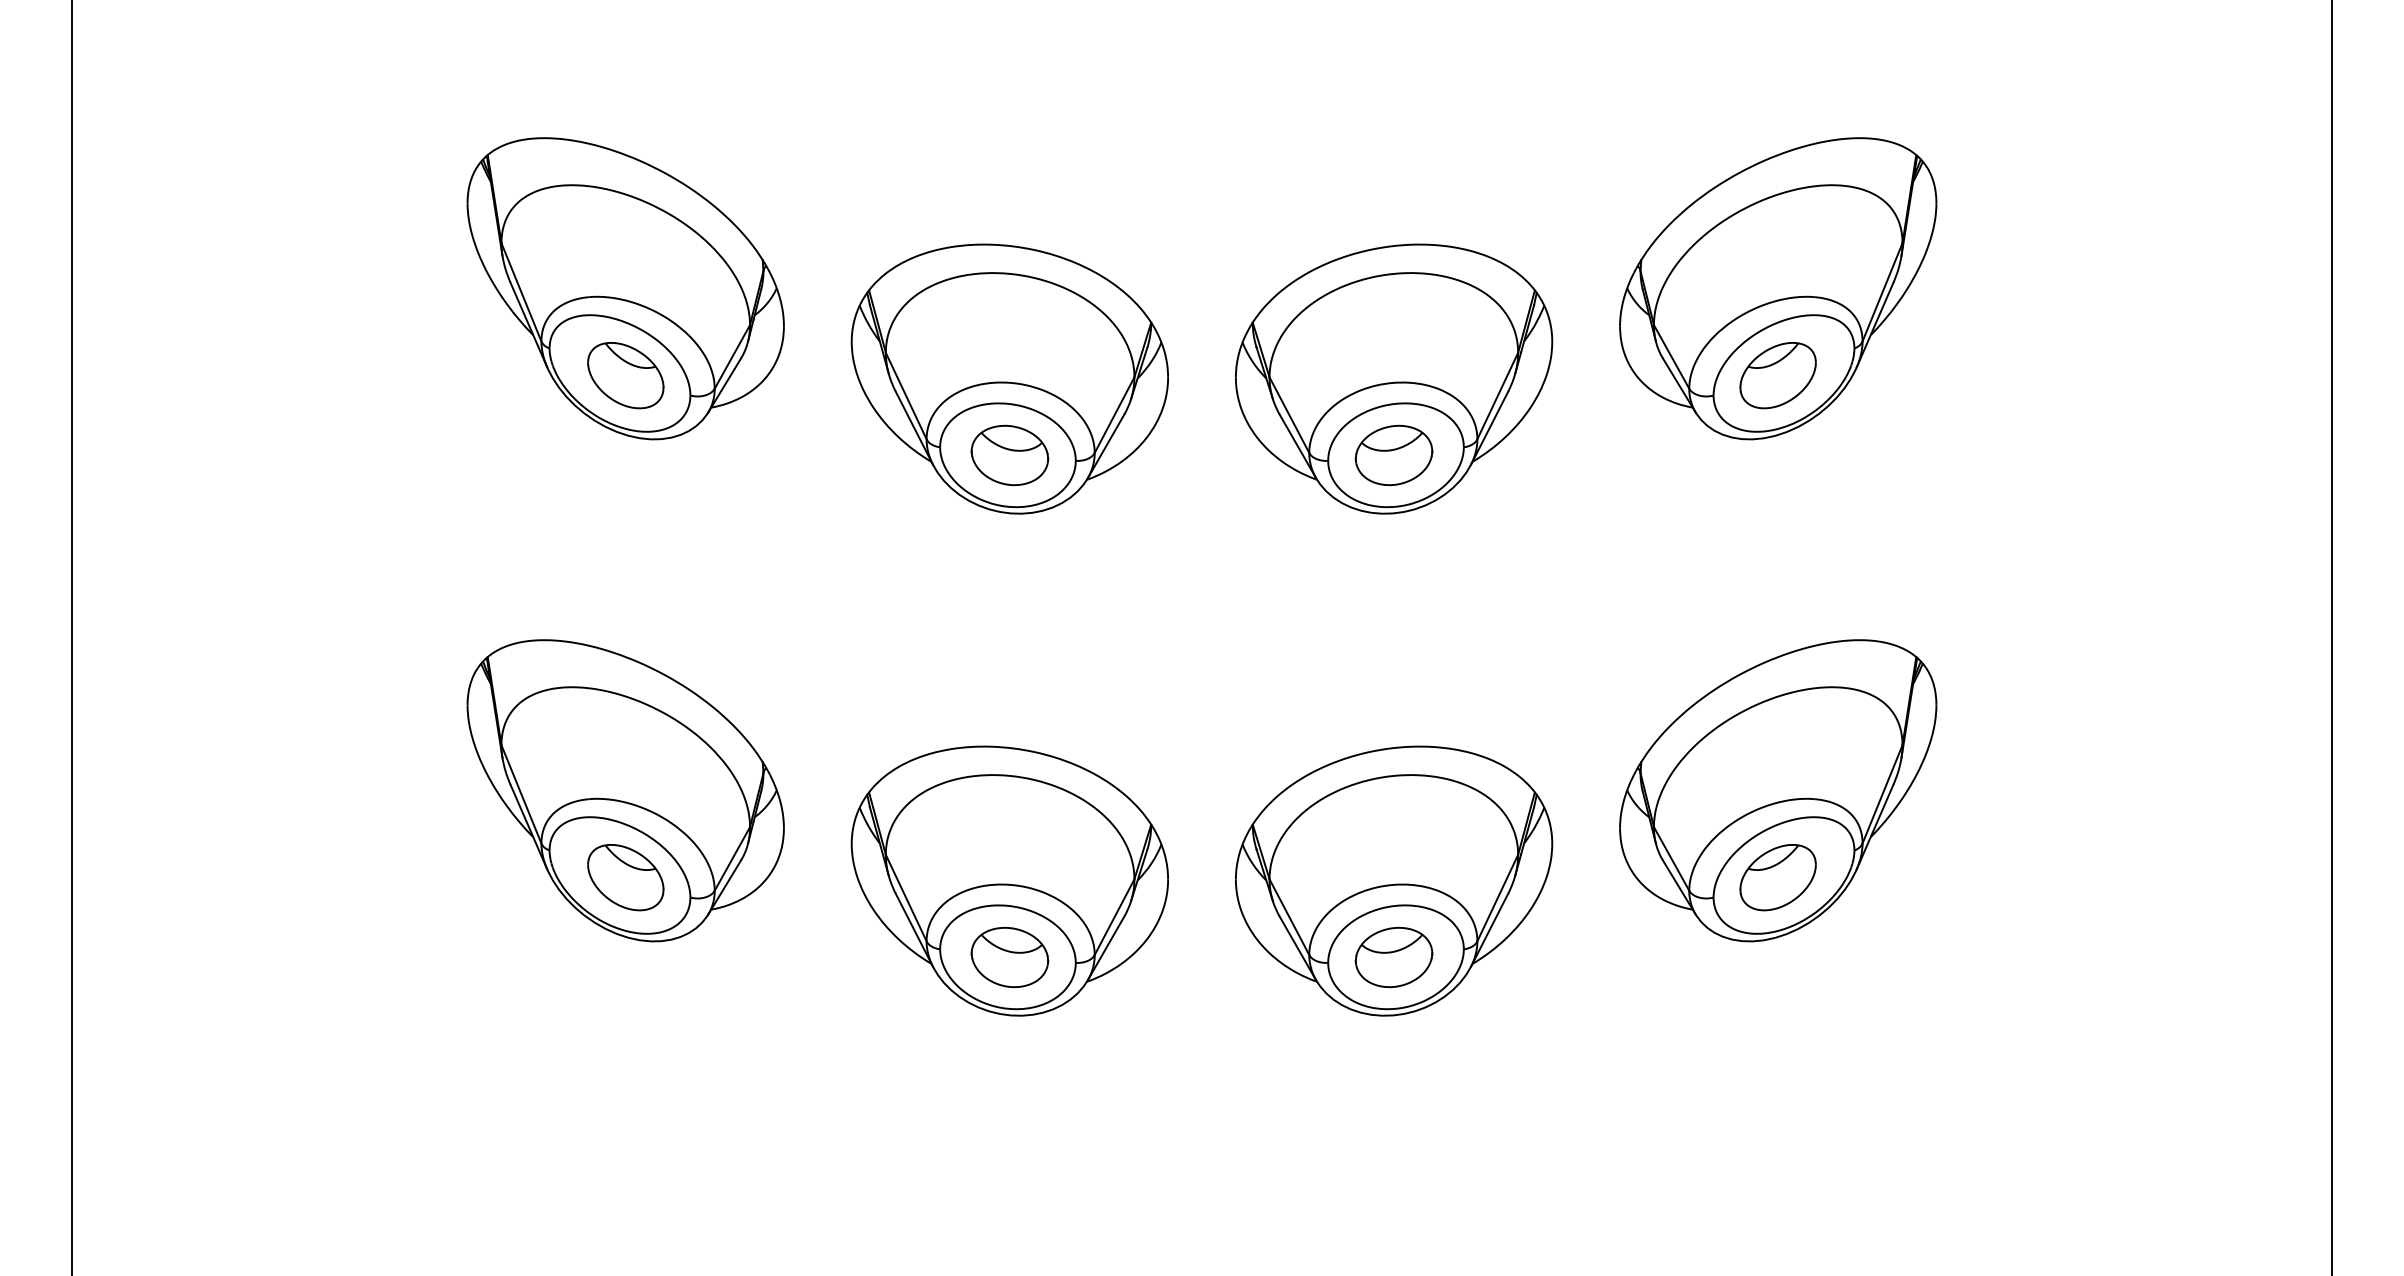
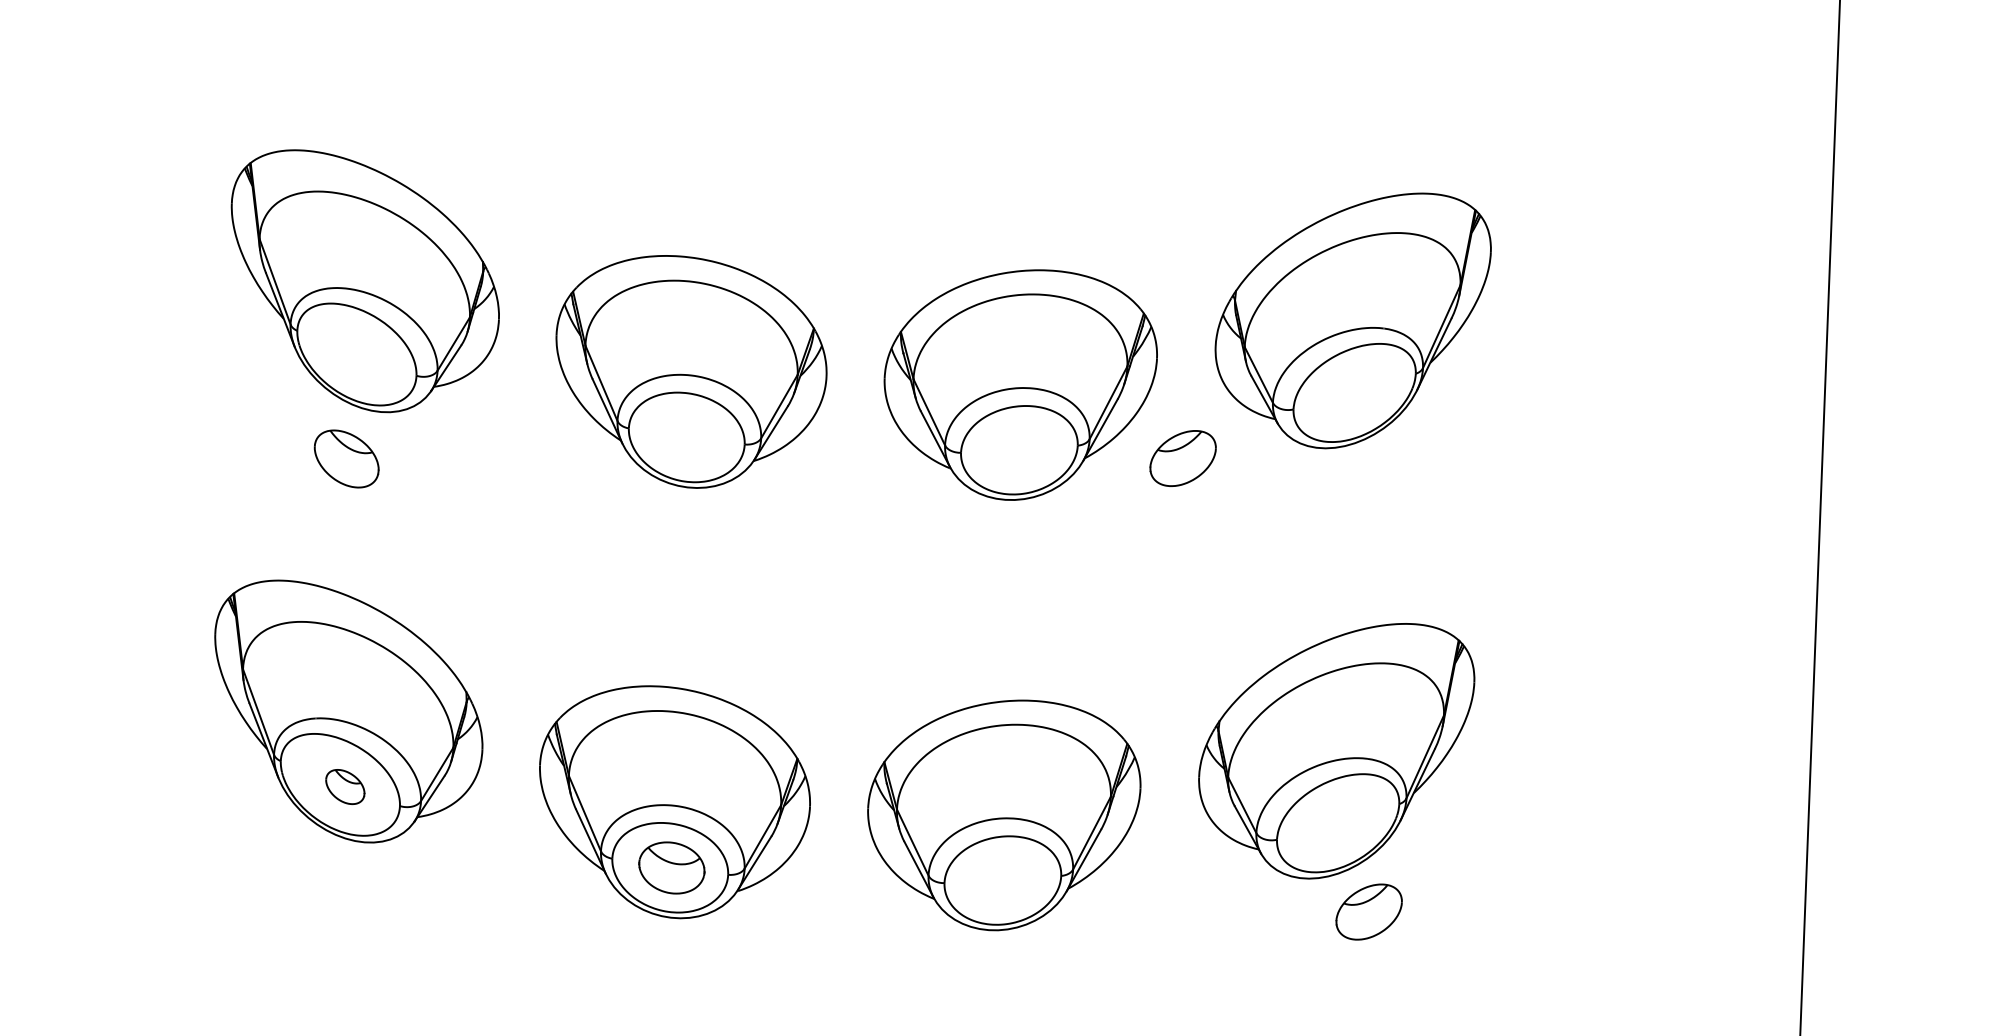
part: (625, 375) -> (346, 458), moved
part: (1777, 375) -> (1182, 458), moved
part: (1009, 455) -> (688, 437), removed
part: (1393, 455) -> (1017, 450), removed
part: (625, 877) -> (345, 786), size x0.6
part: (1777, 877) -> (1368, 911), moved
part: (1393, 957) -> (1000, 880), removed

